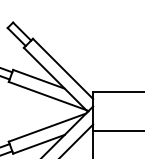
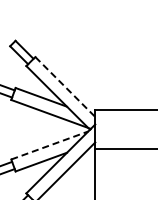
line: (63, 69) -> (65, 87), solid -> dashed
line: (47, 127) -> (49, 145), solid -> dashed

